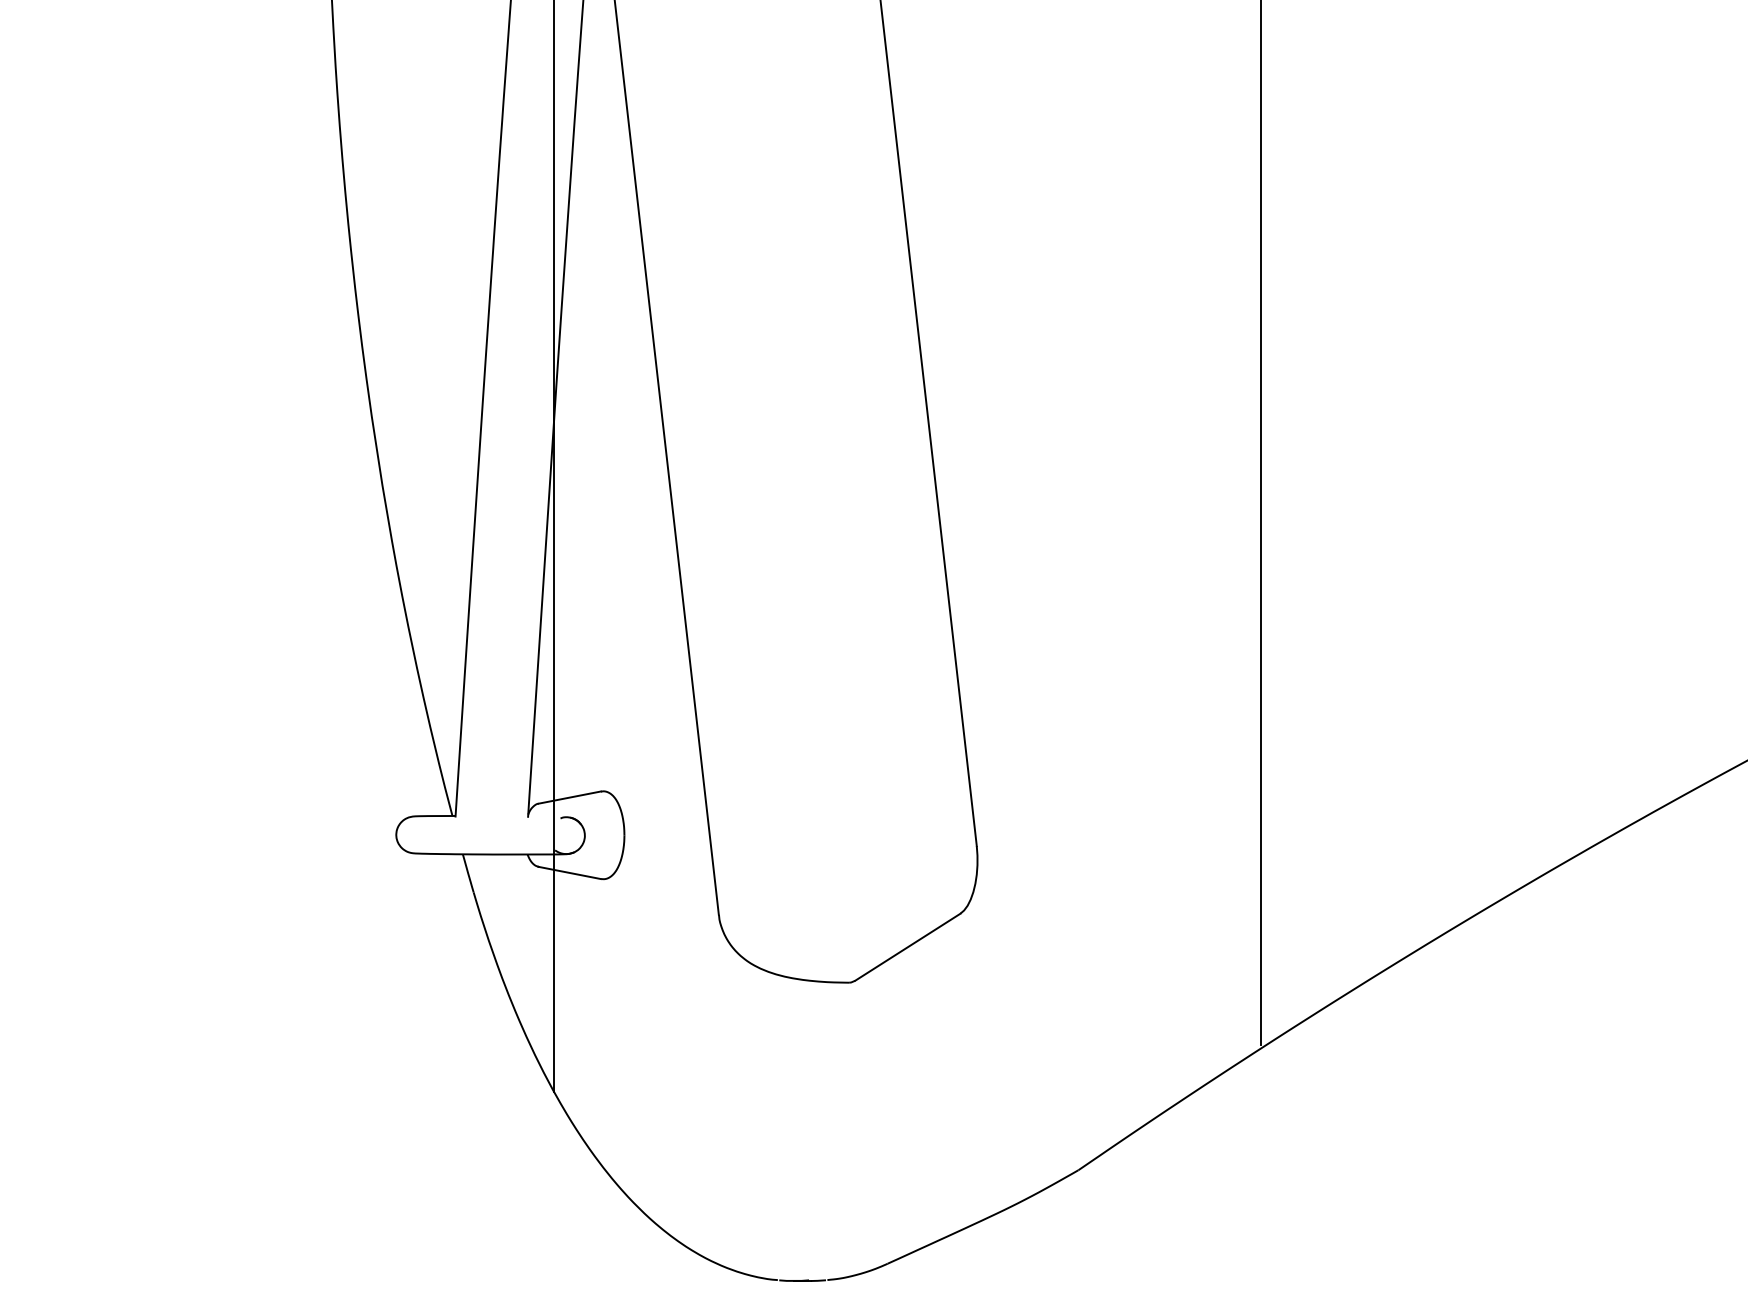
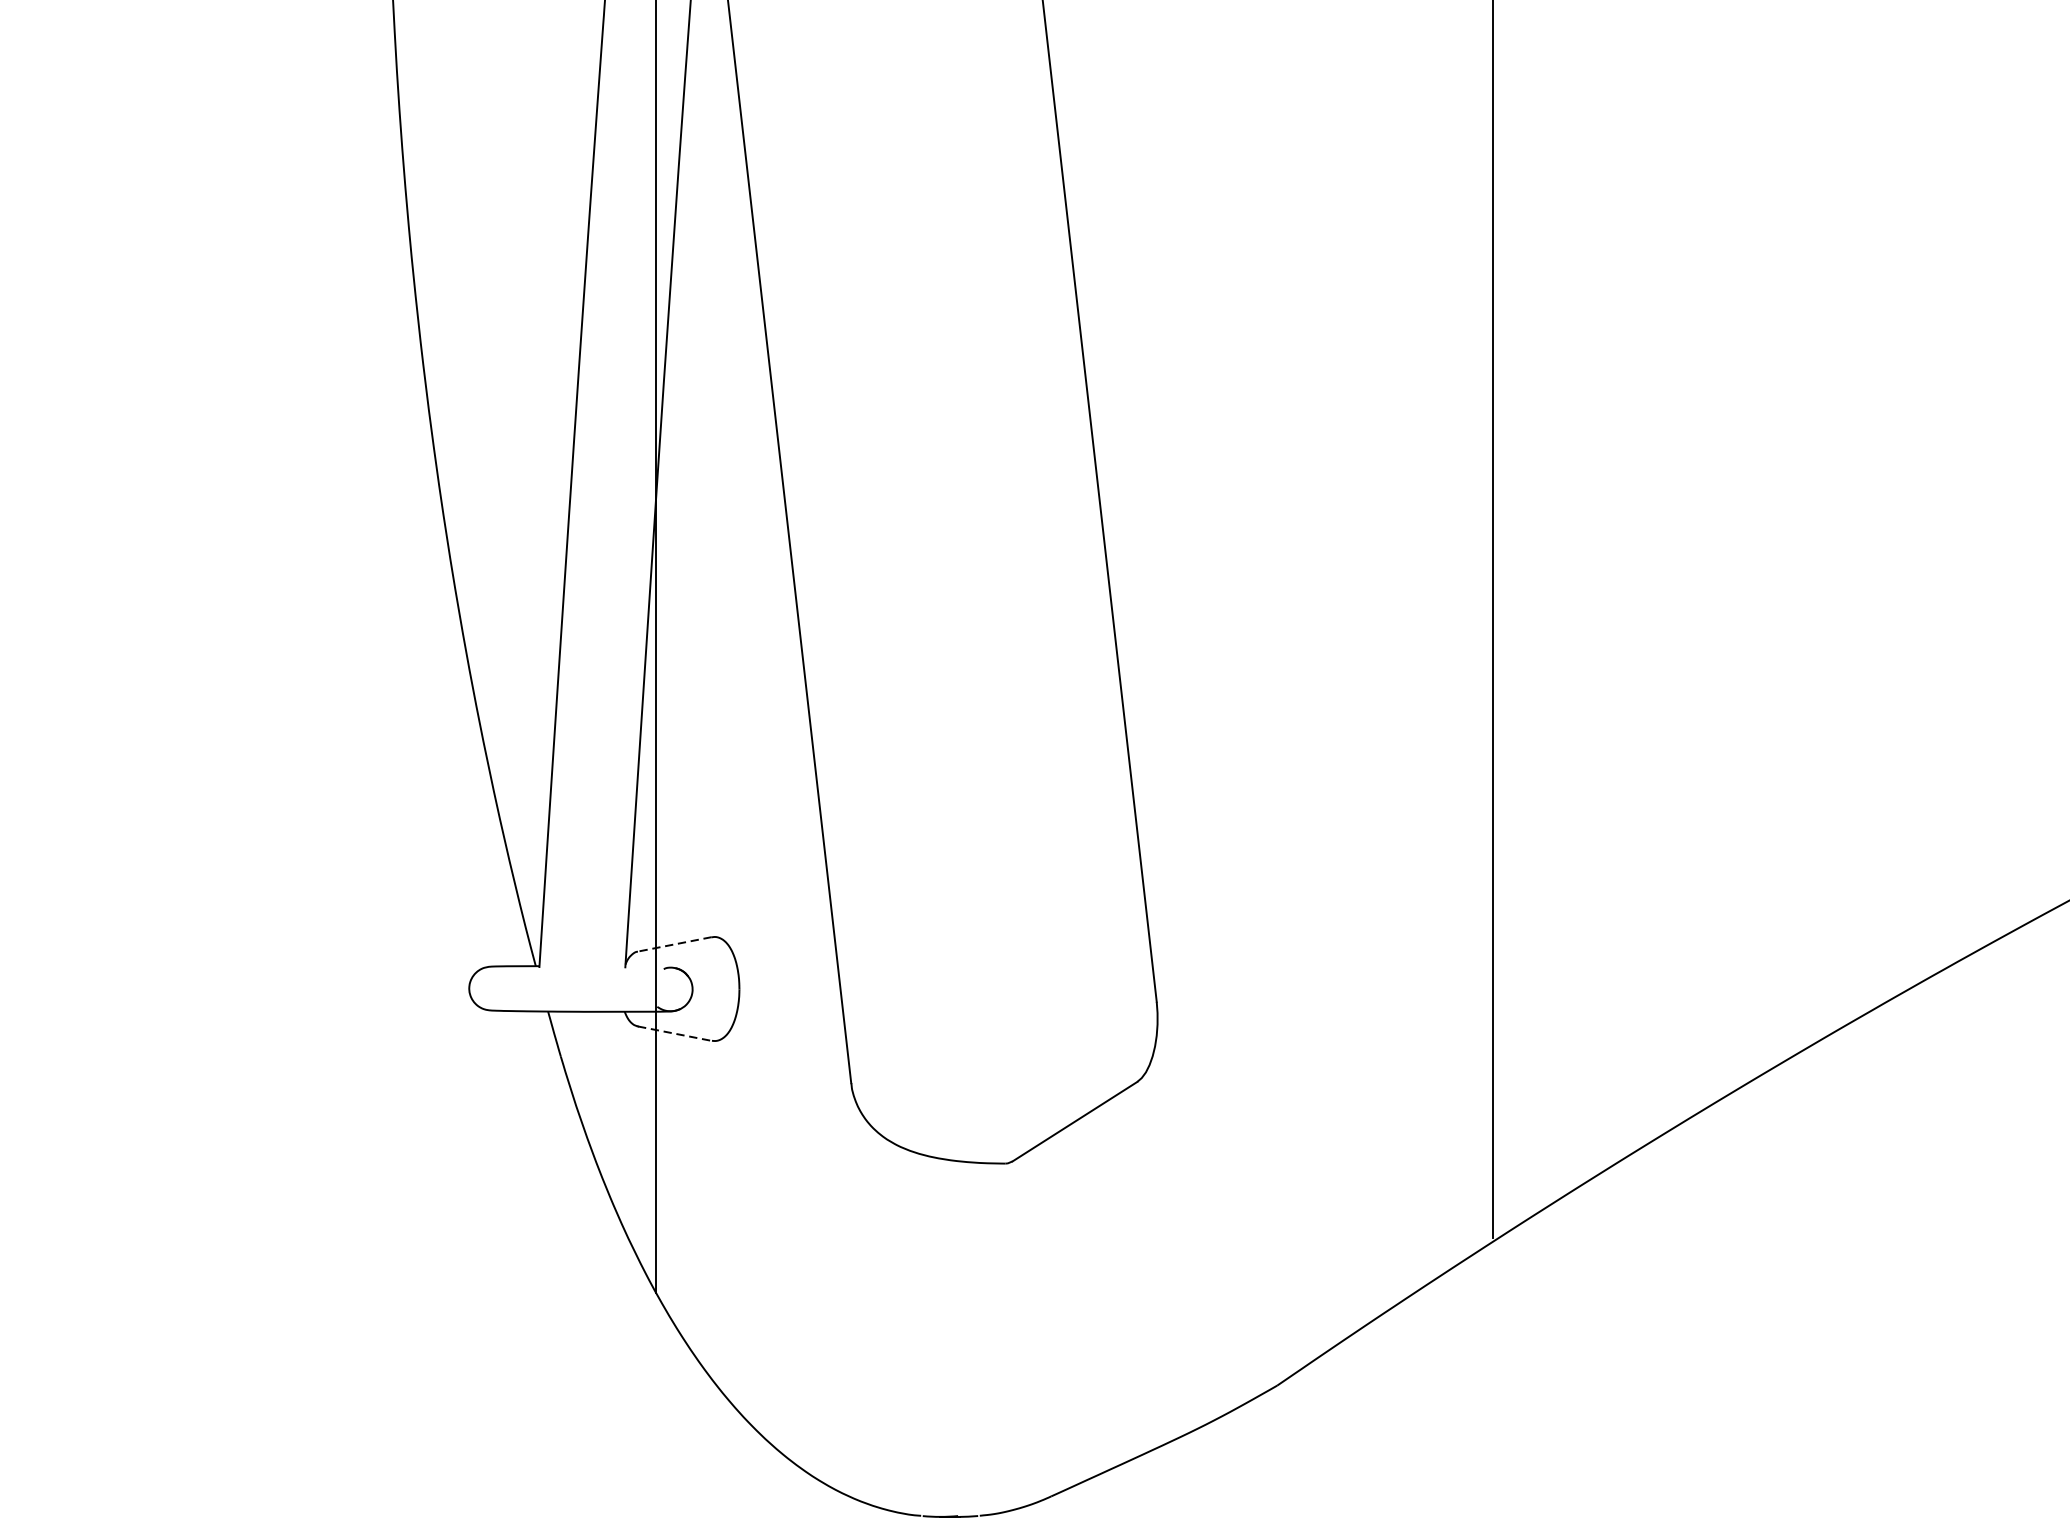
line: (569, 797) -> (674, 944), solid -> dashed
line: (569, 872) -> (674, 1033), solid -> dashed

